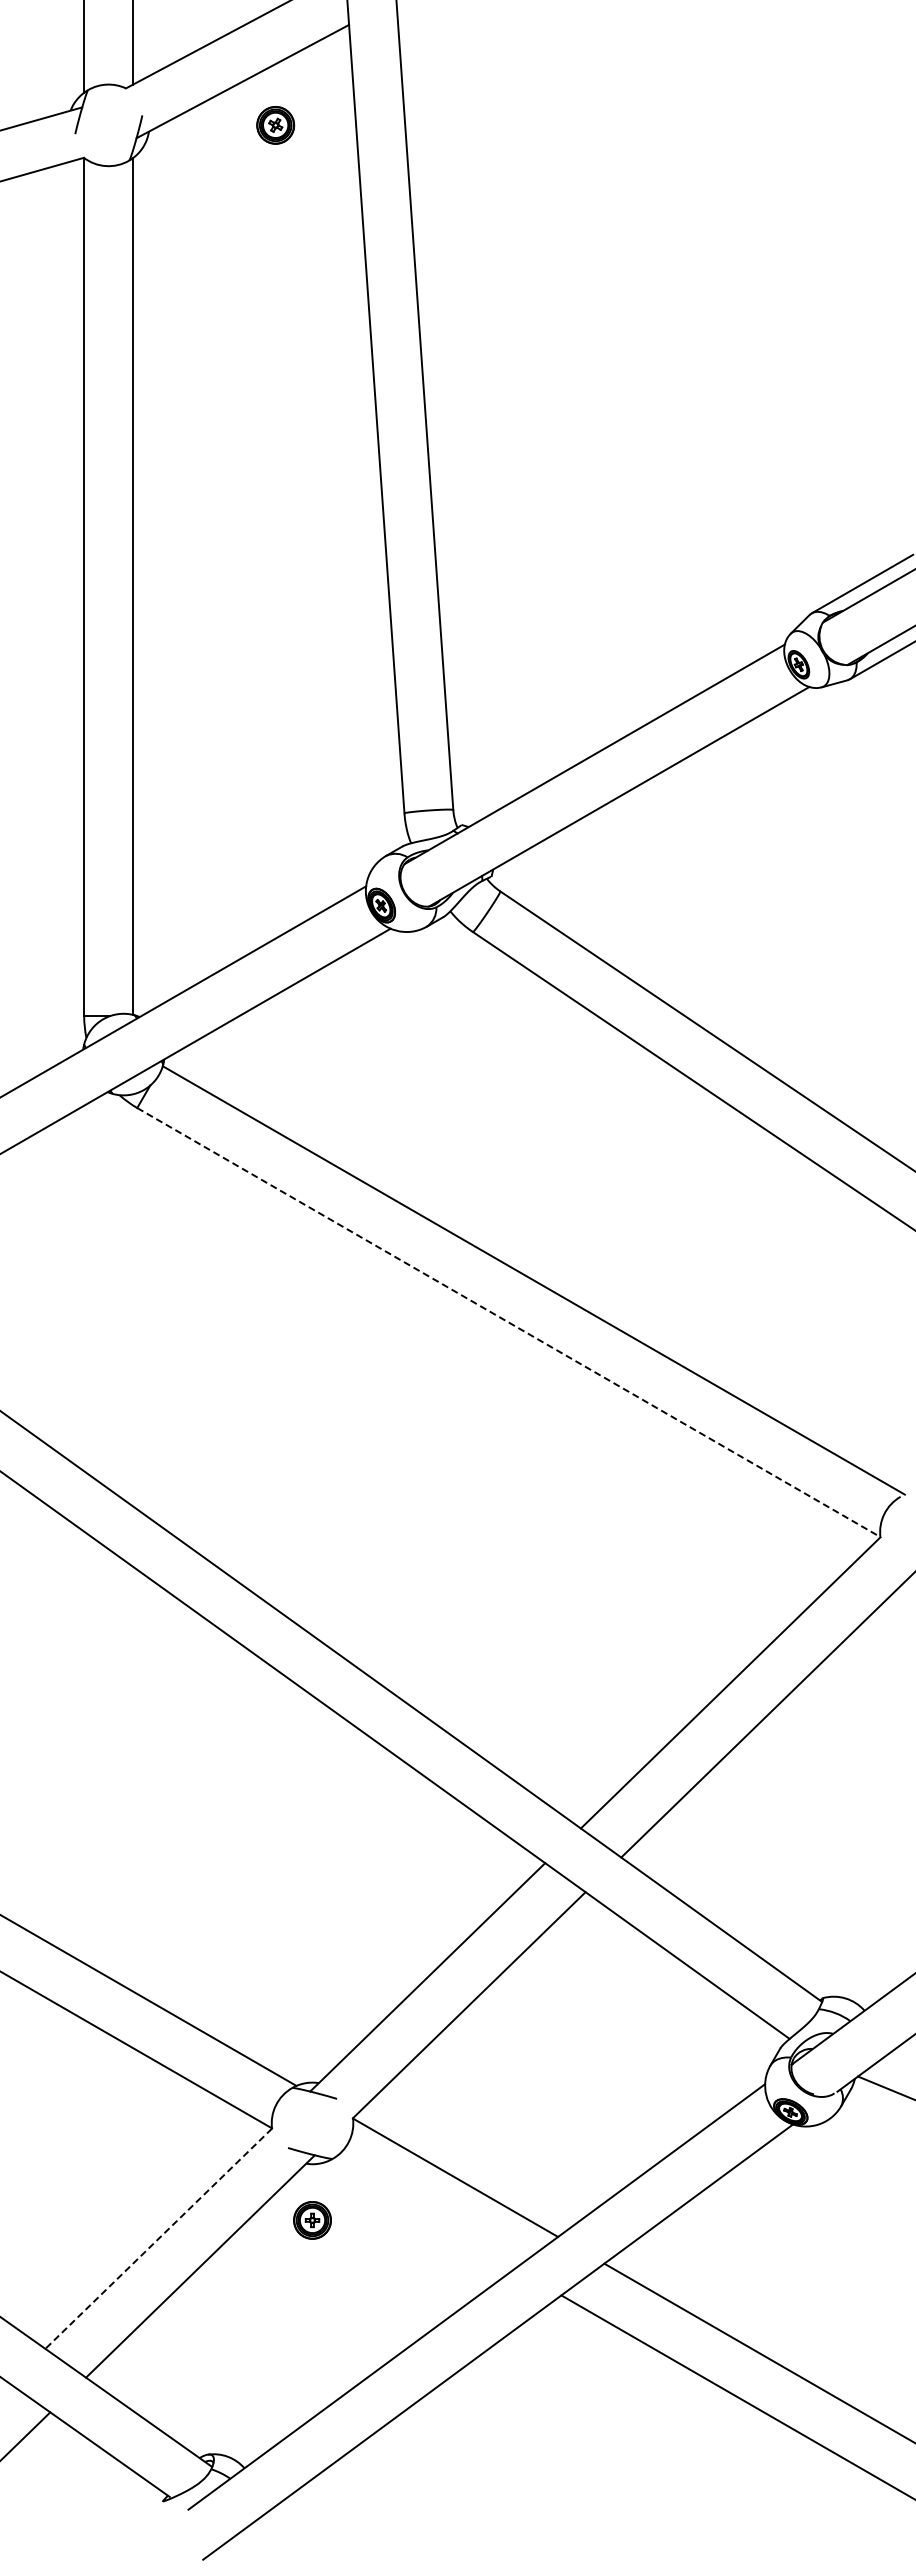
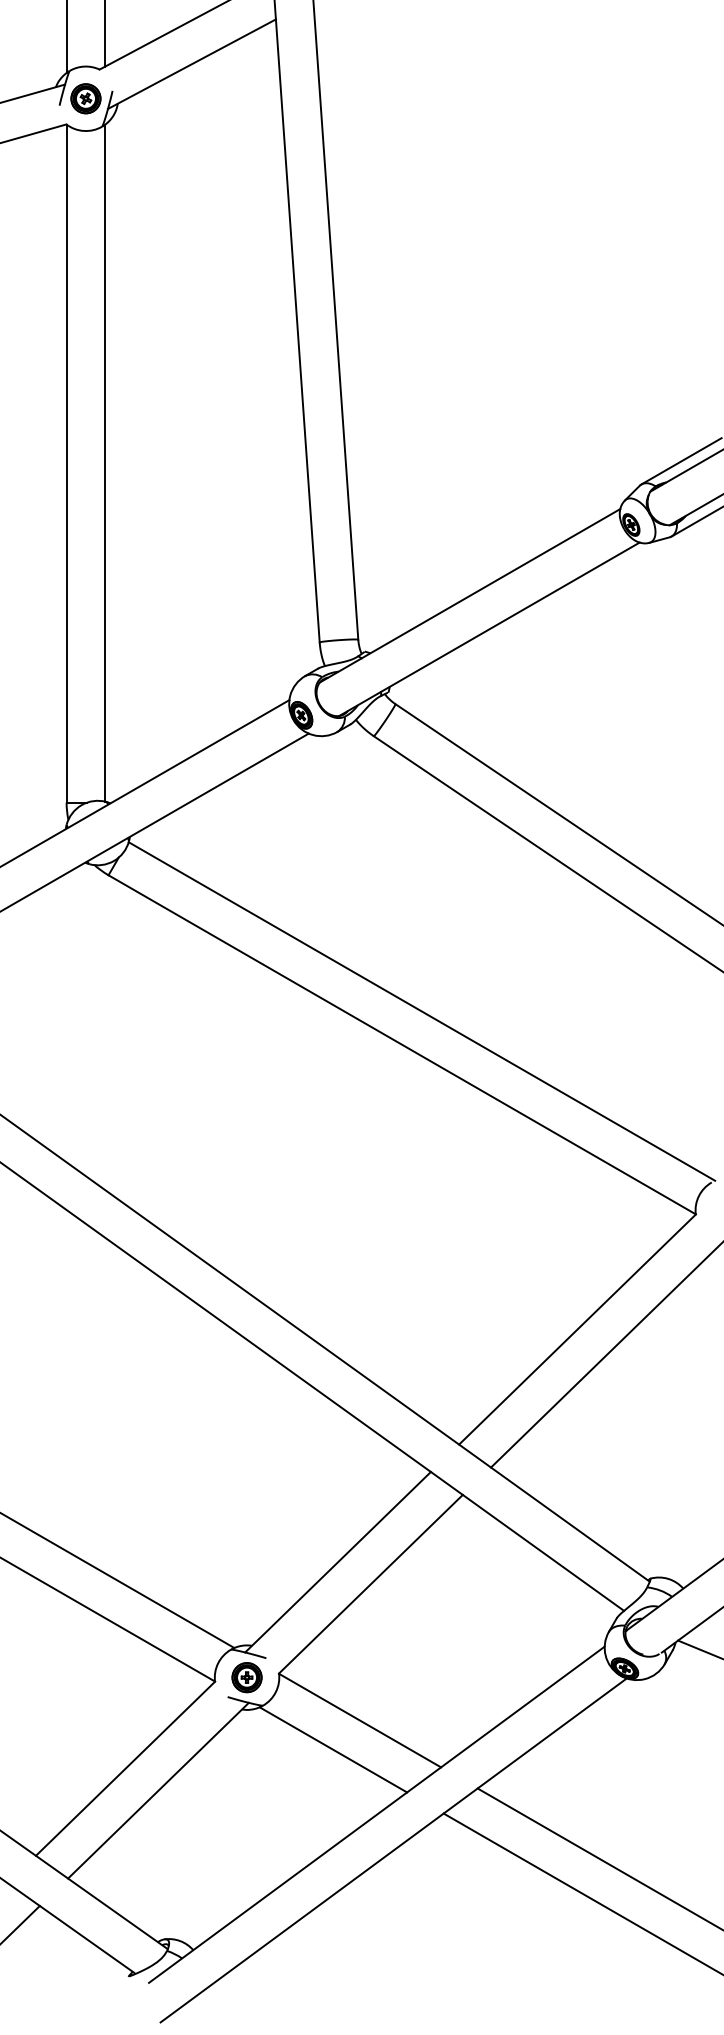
part: (275, 125) -> (85, 98), moved
line: (509, 1322) -> (402, 1044), dashed -> solid
line: (421, 2214) -> (333, 1749), added
part: (312, 2220) -> (247, 1677), moved
line: (158, 2239) -> (125, 1769), dashed -> solid

